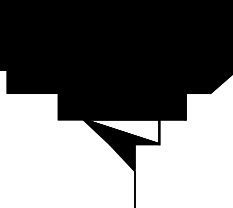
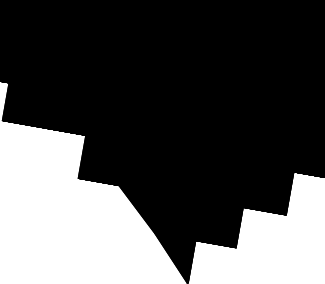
fill: (121, 131) -> (177, 215), added

